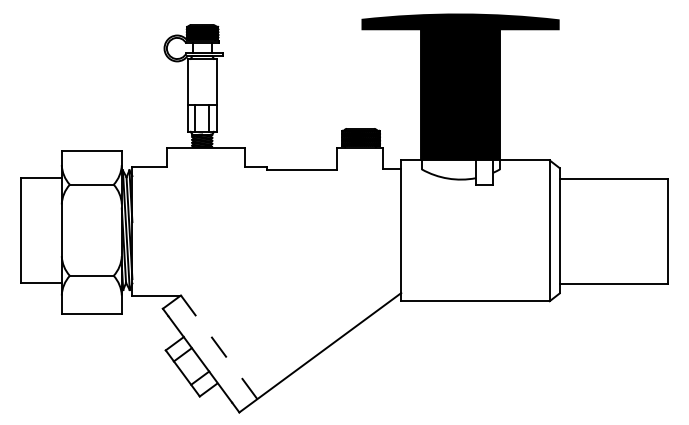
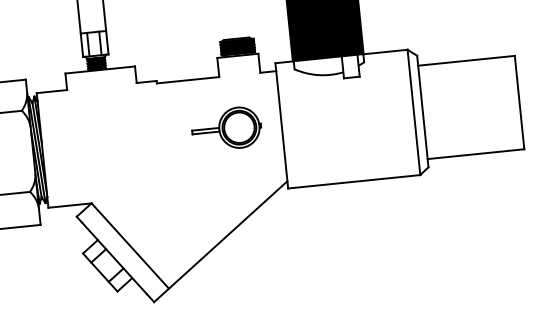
part: (339, 227) -> (226, 128), added
line: (219, 347) -> (130, 246), dashed -> solid

